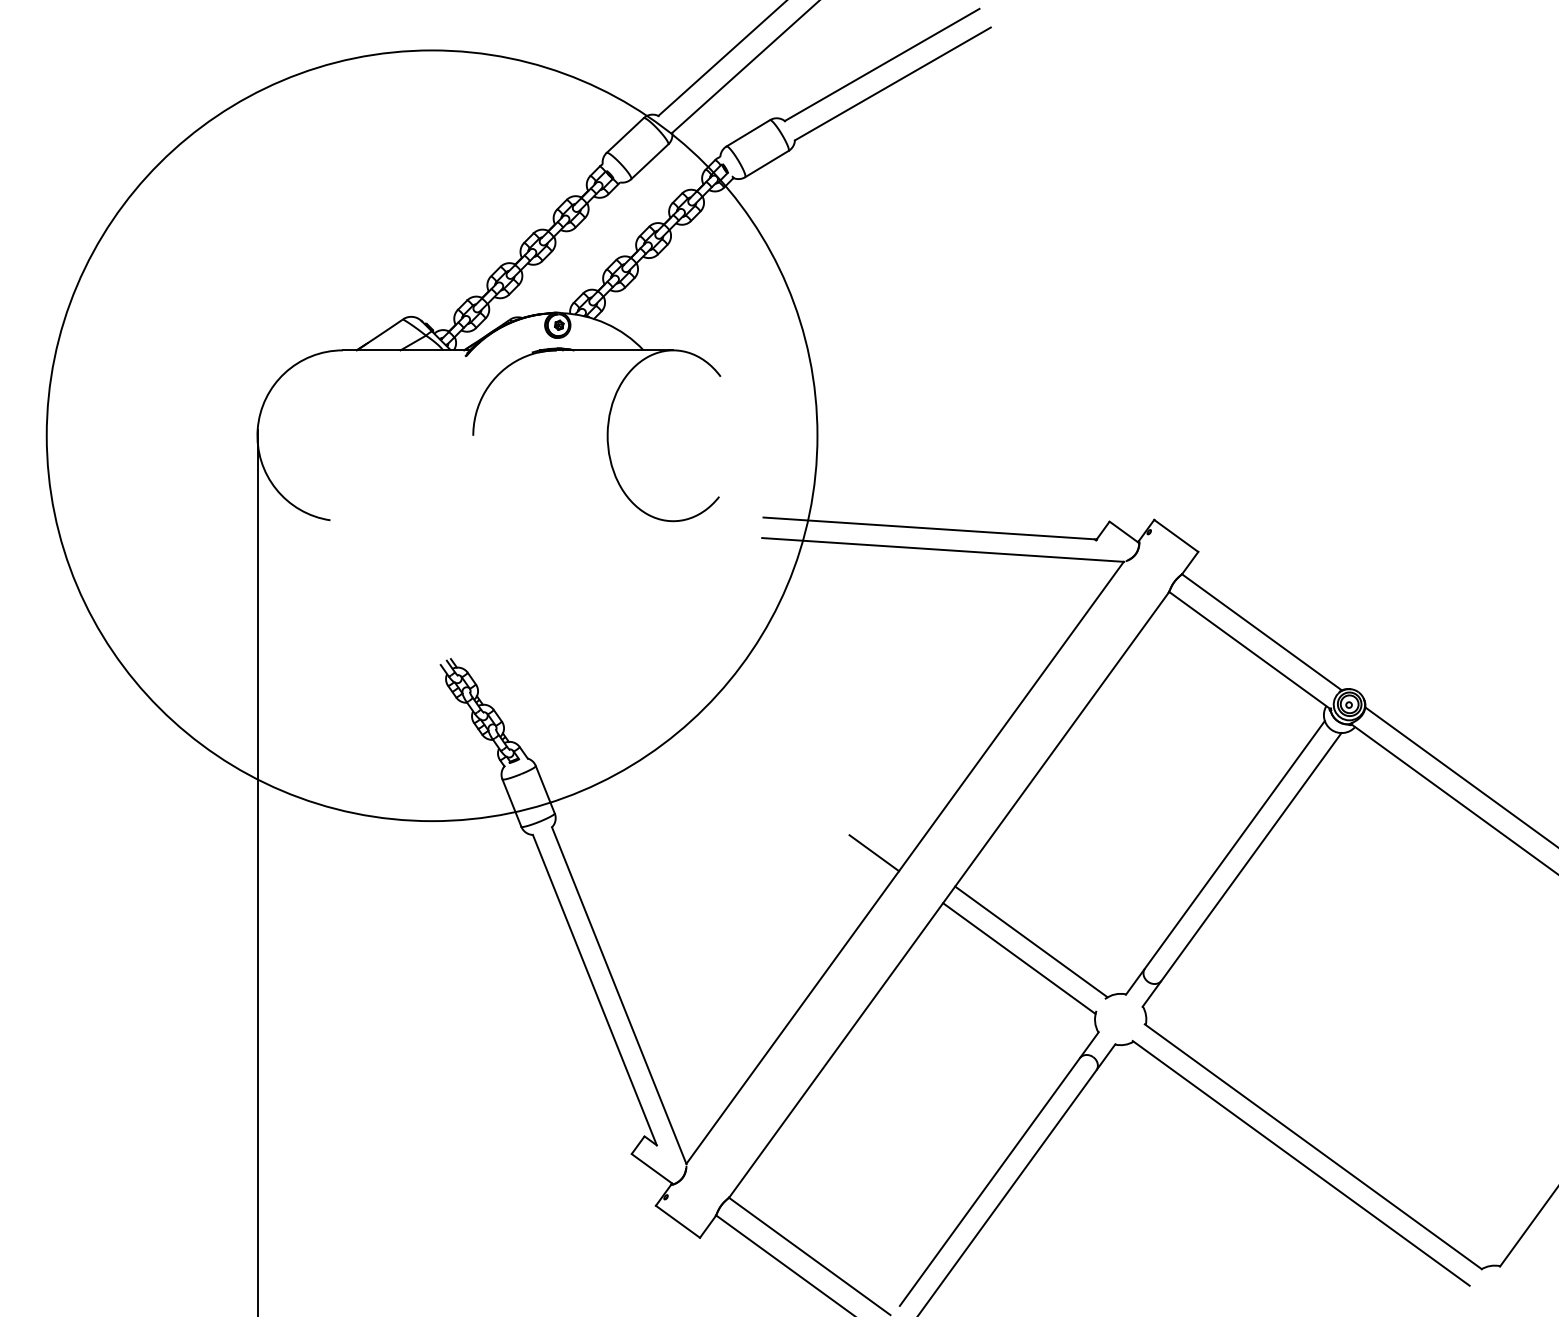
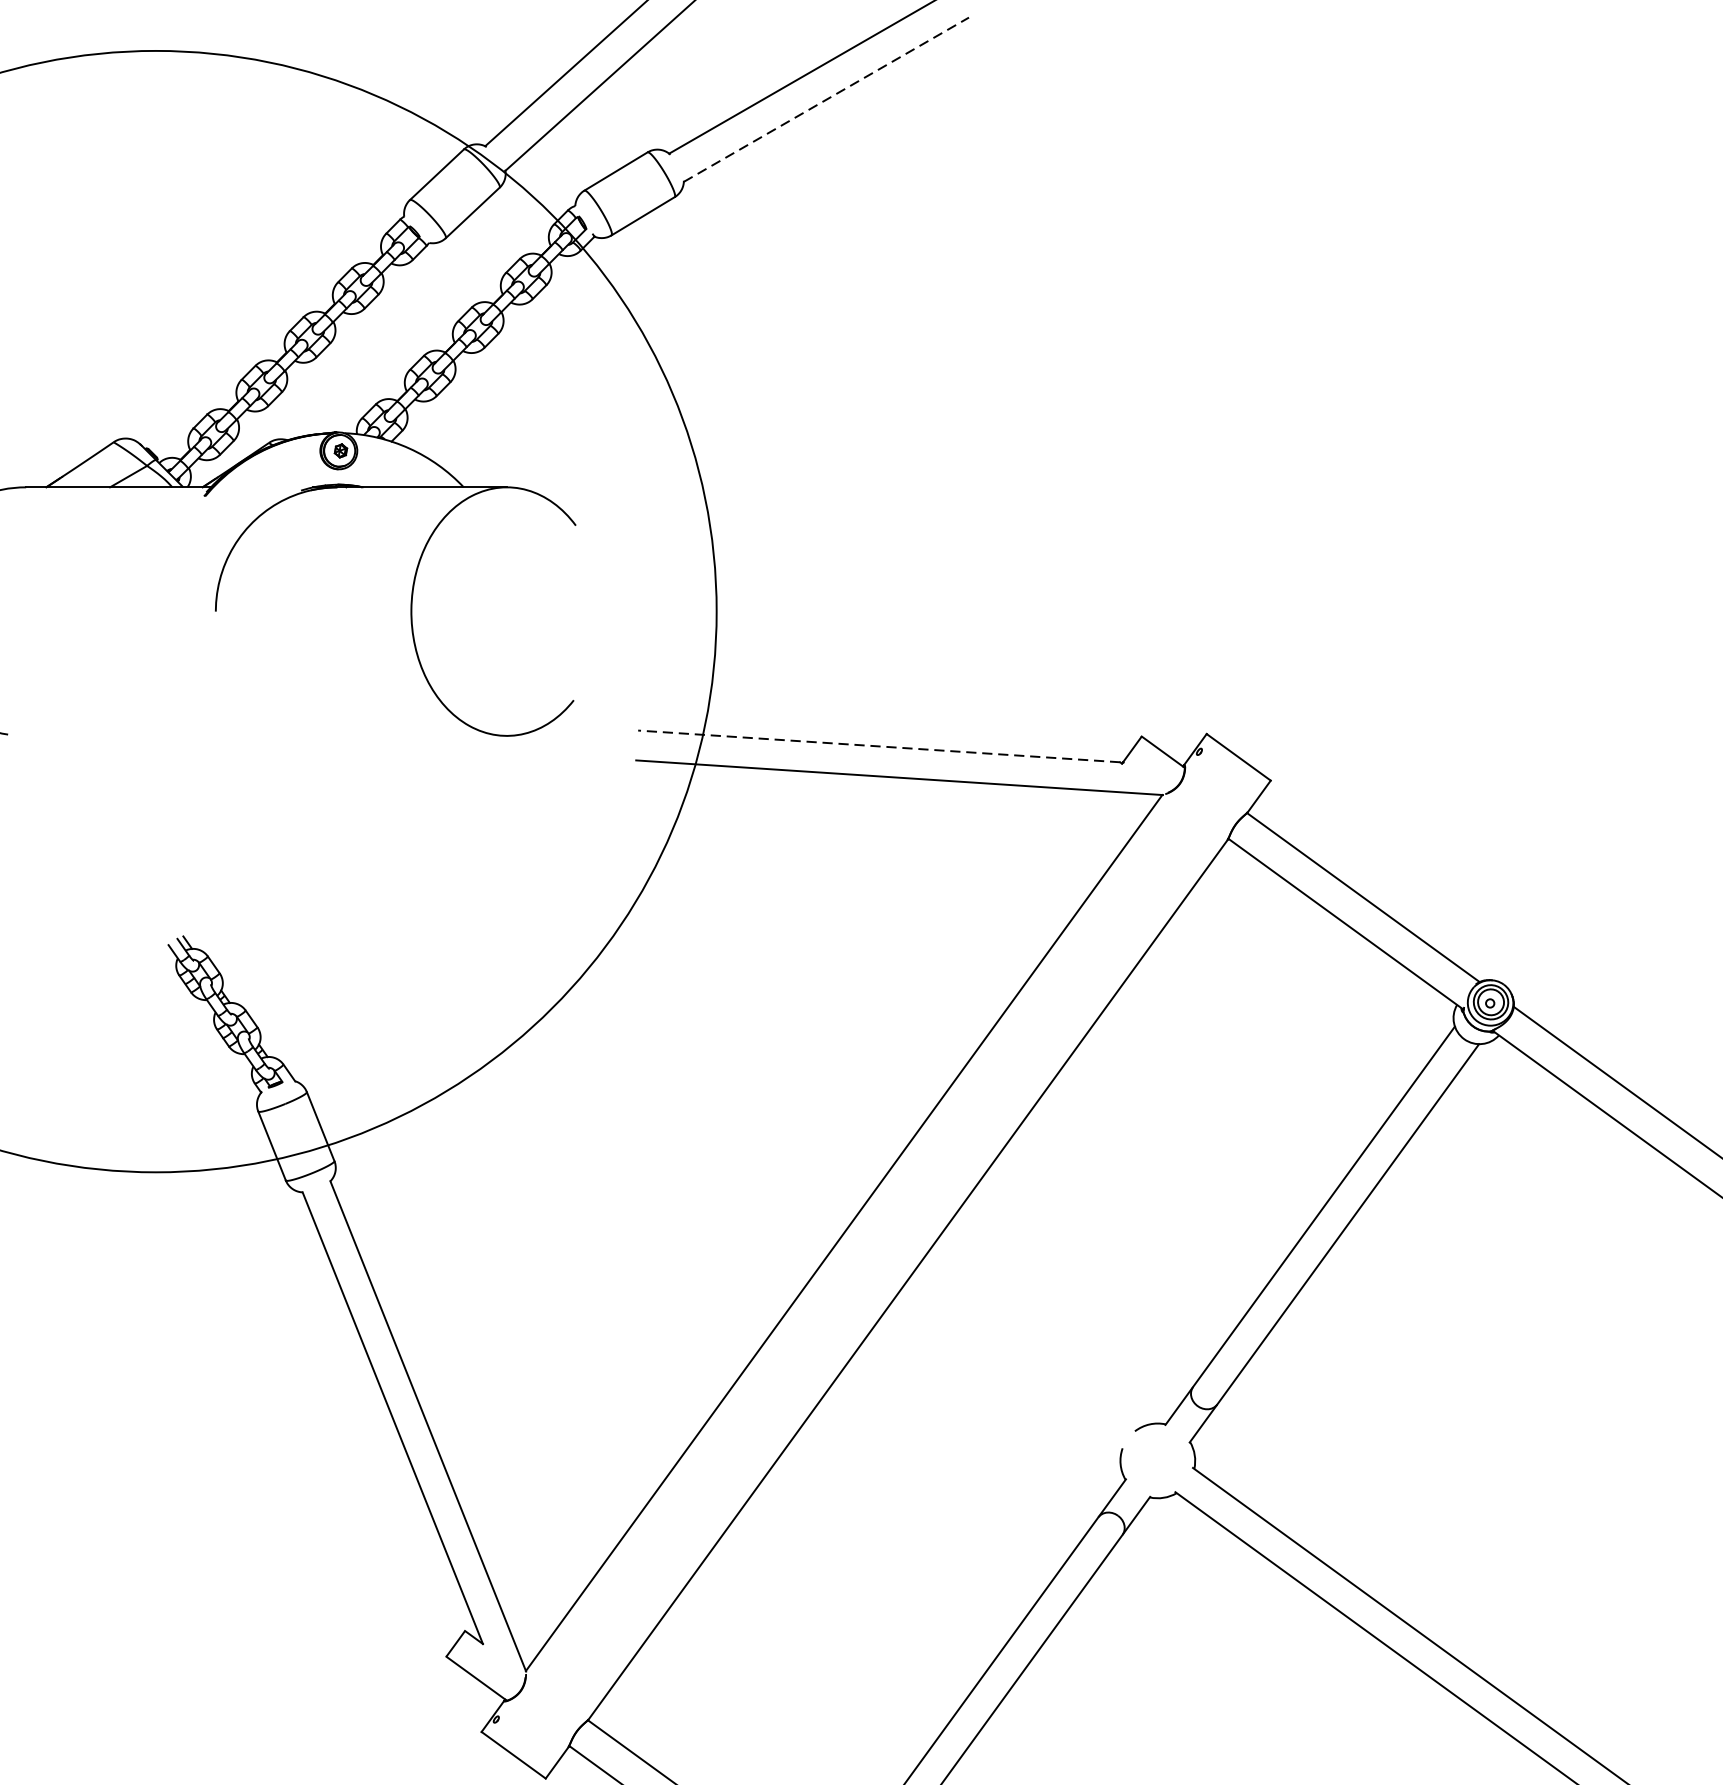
line: (893, 83) -> (827, 99), solid -> dashed
line: (929, 528) -> (879, 746), solid -> dashed
line: (874, 853) -> (799, 1219), removed
line: (1031, 941) -> (1028, 1347), removed
line: (1019, 958) -> (1010, 1372), removed

